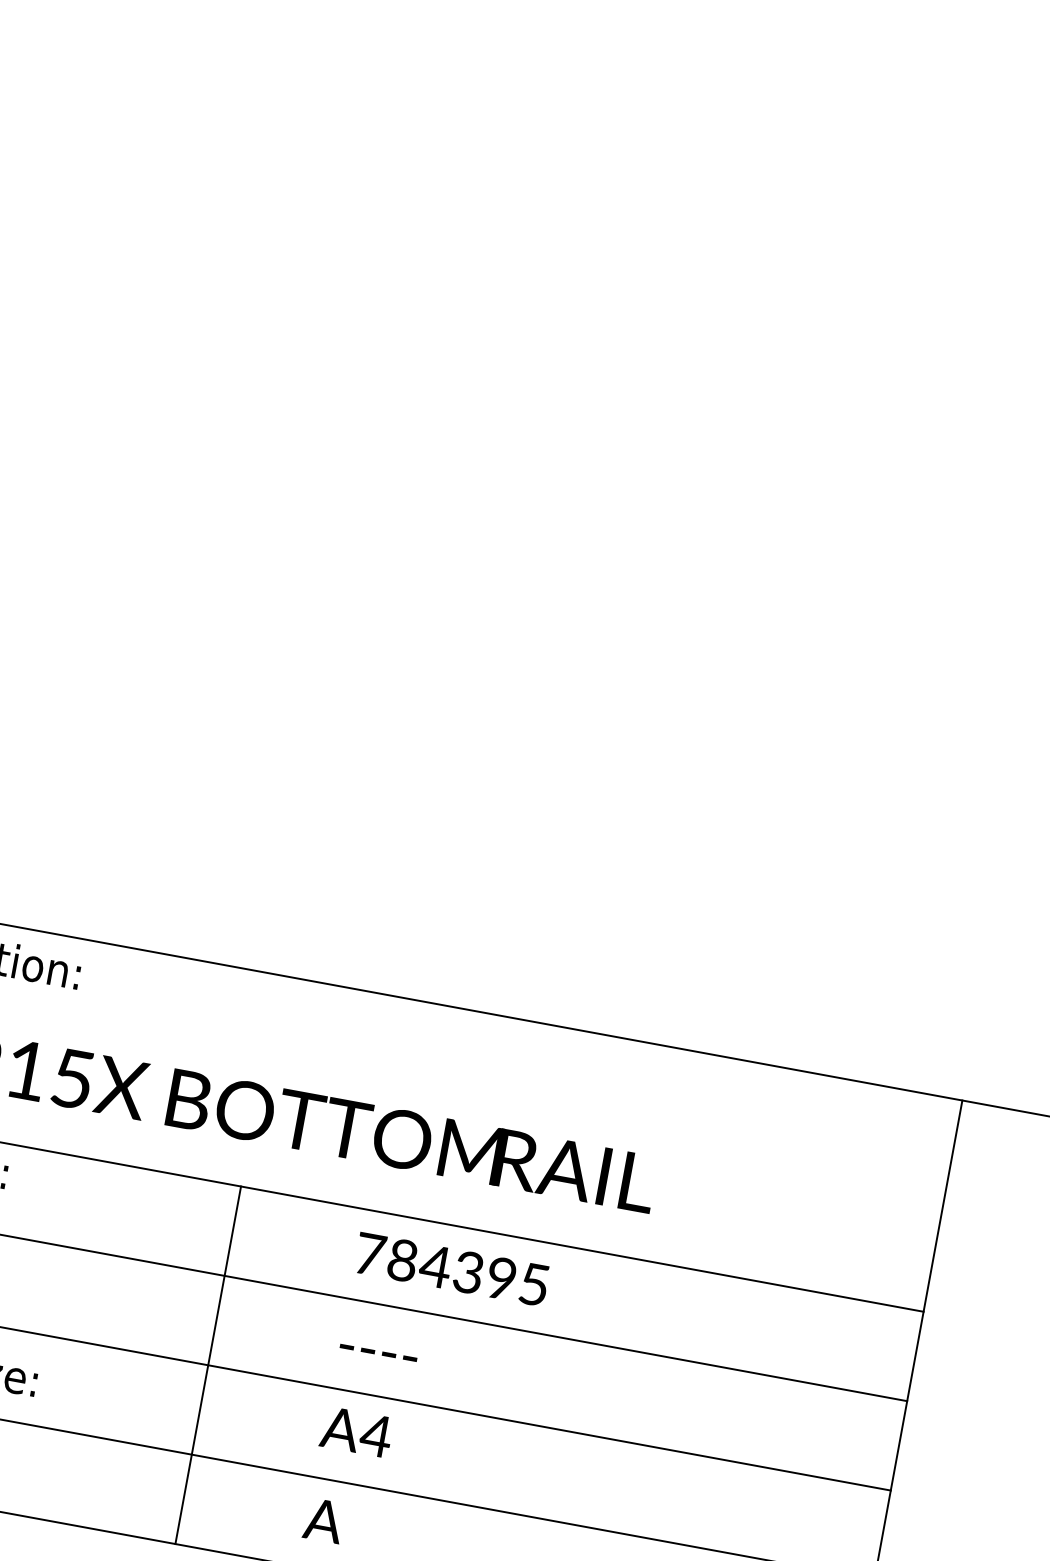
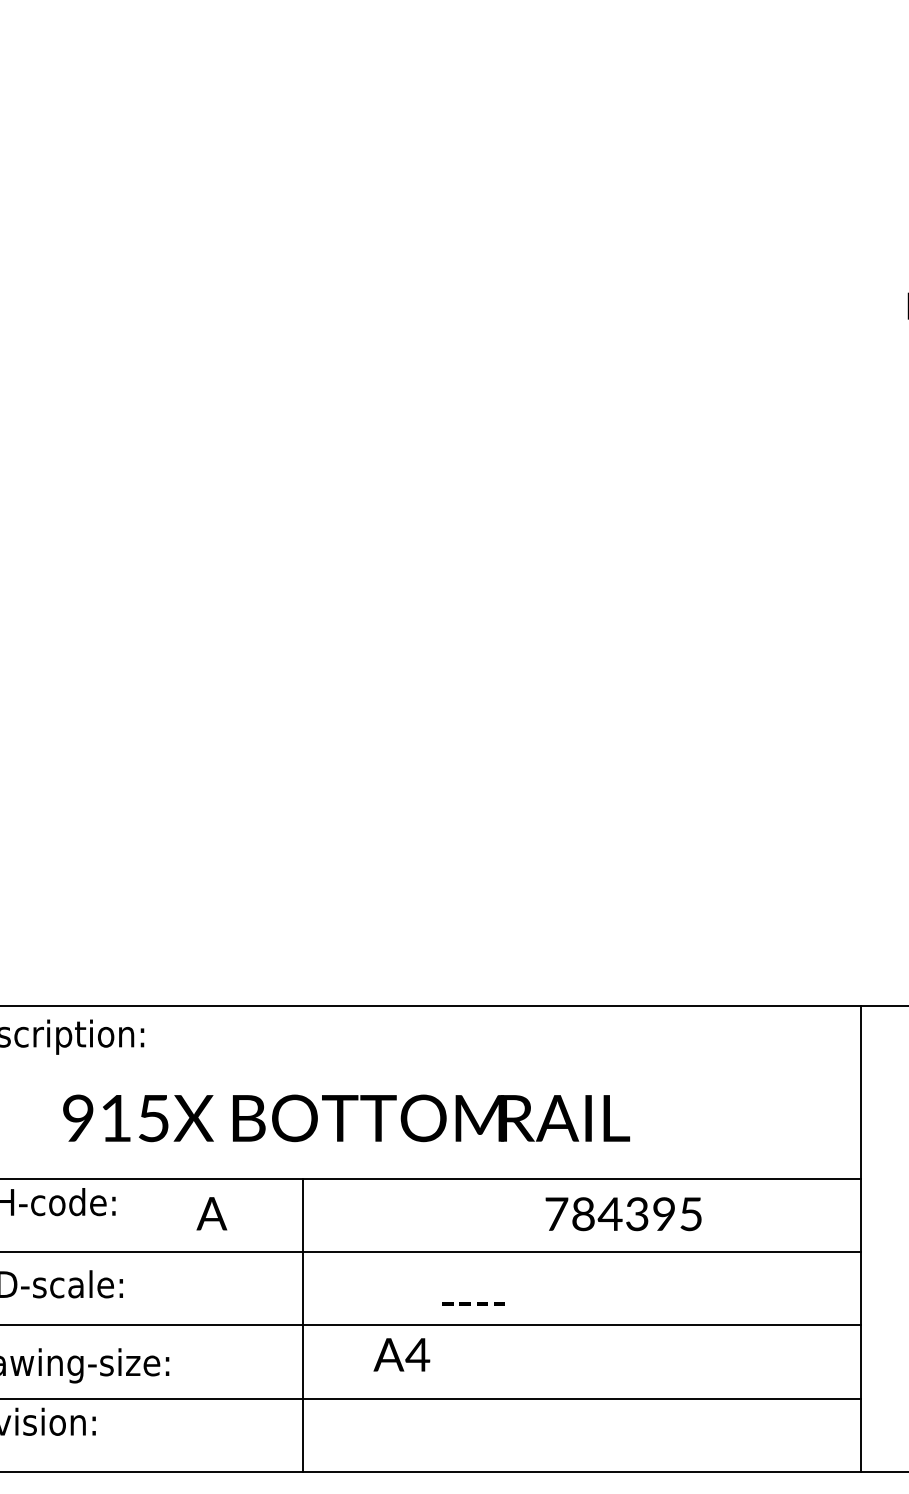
text: (451, 1269) -> (623, 1214), moved
text: (378, 1352) -> (473, 1303), moved
text: (356, 1431) -> (401, 1354), moved
text: (323, 1520) -> (211, 1213), moved

